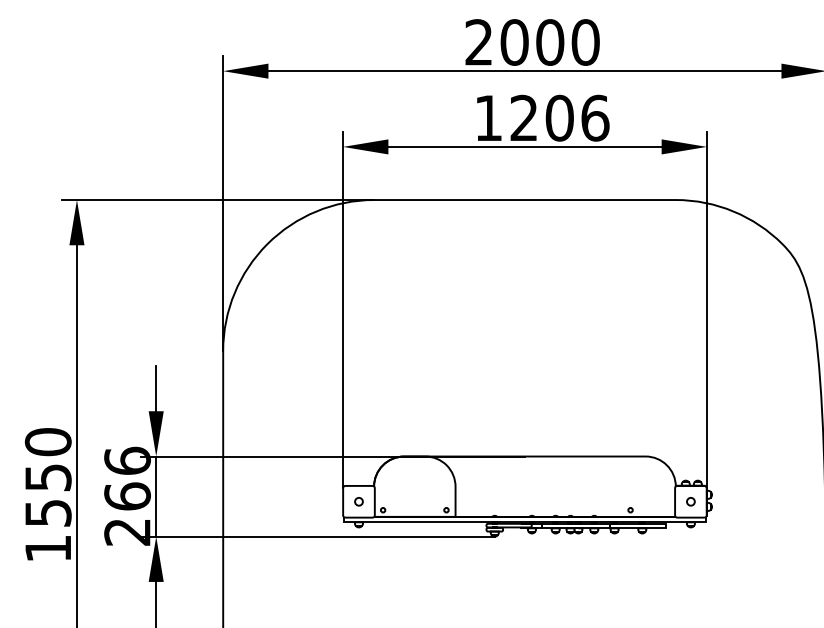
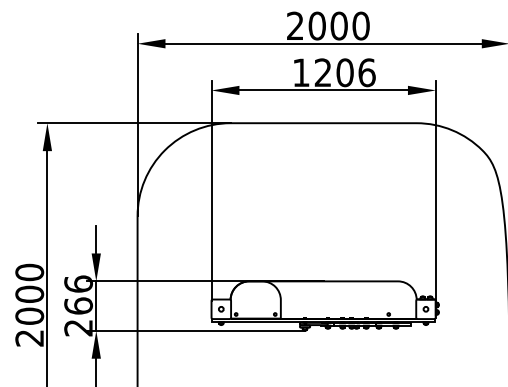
text: (47, 511) -> (29, 315), 1550 -> 2000

